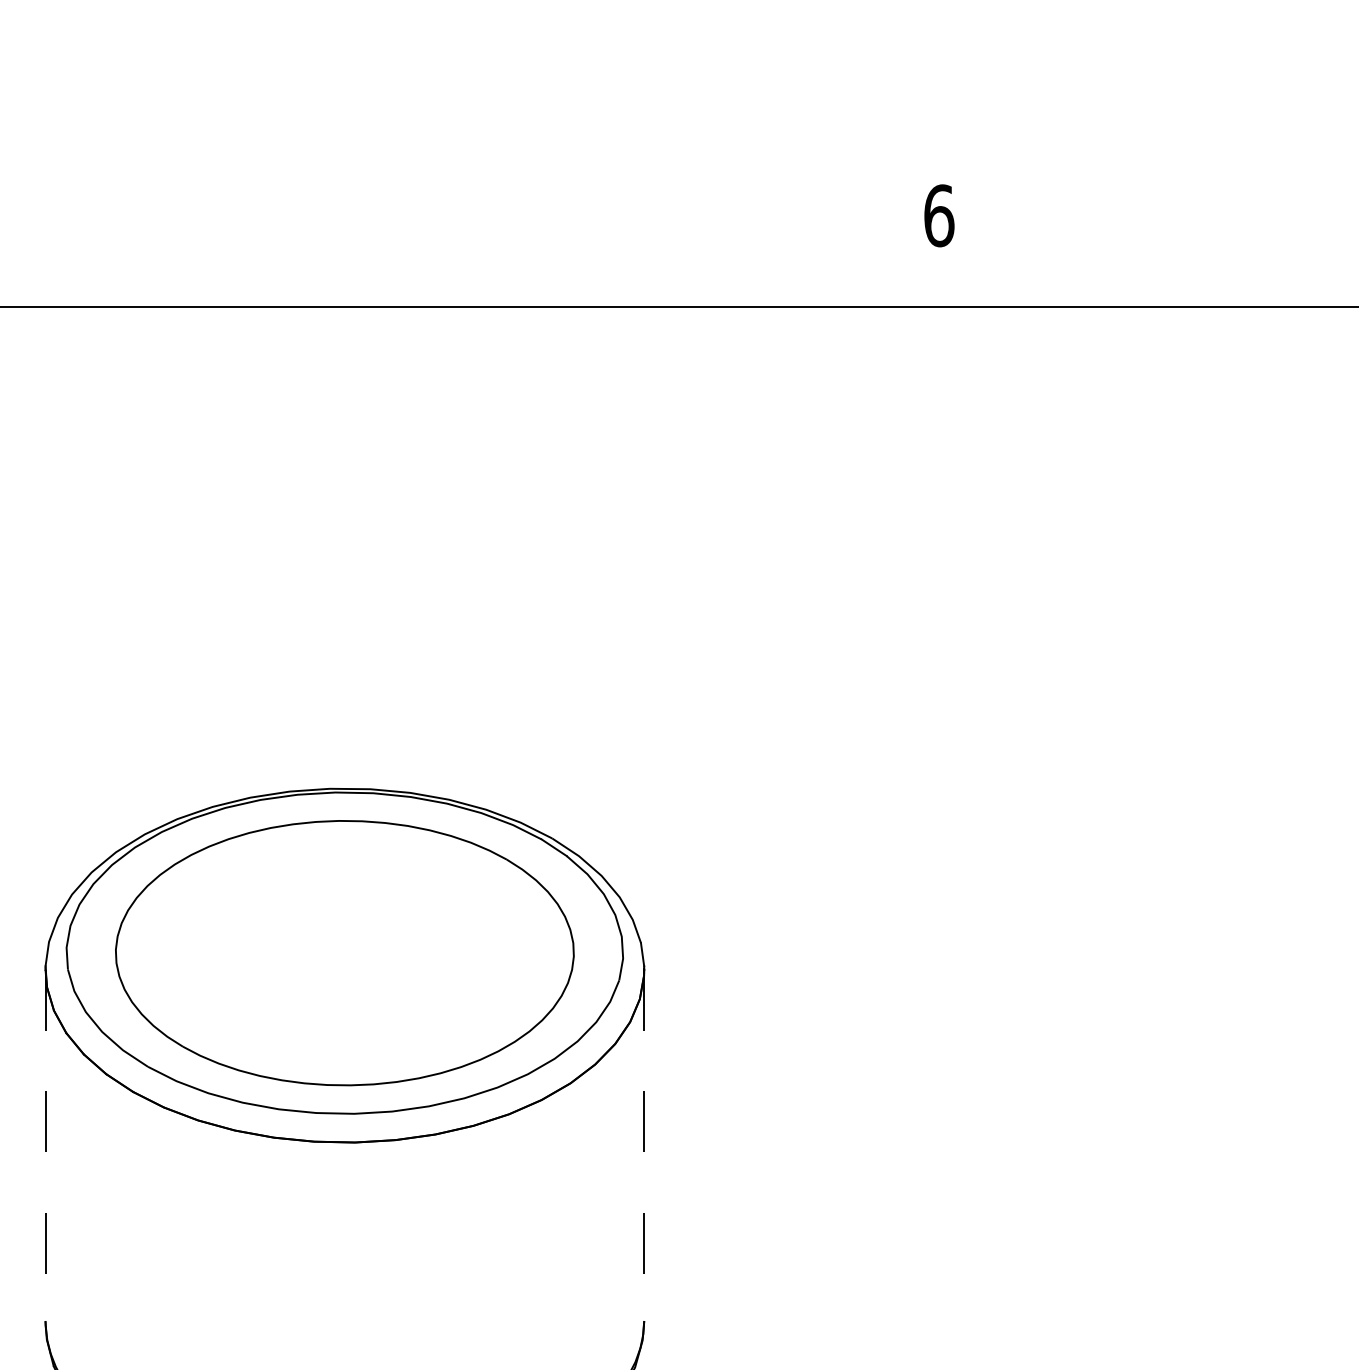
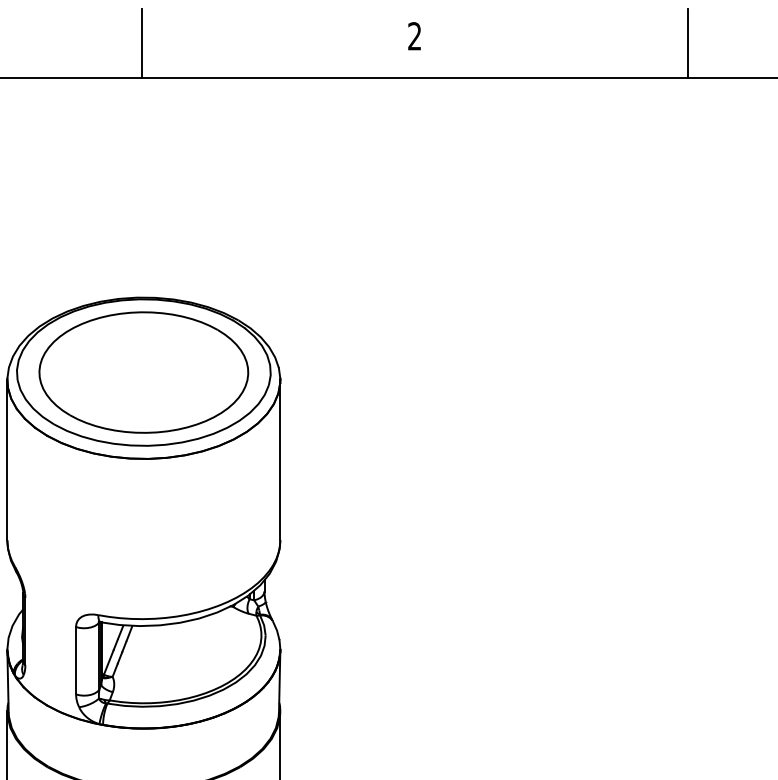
text: (938, 216) -> (414, 36), 6 -> 2
line: (339, 231) -> (141, 43), added
line: (45, 1145) -> (7, 460), dashed -> solid
line: (644, 1145) -> (280, 460), dashed -> solid

